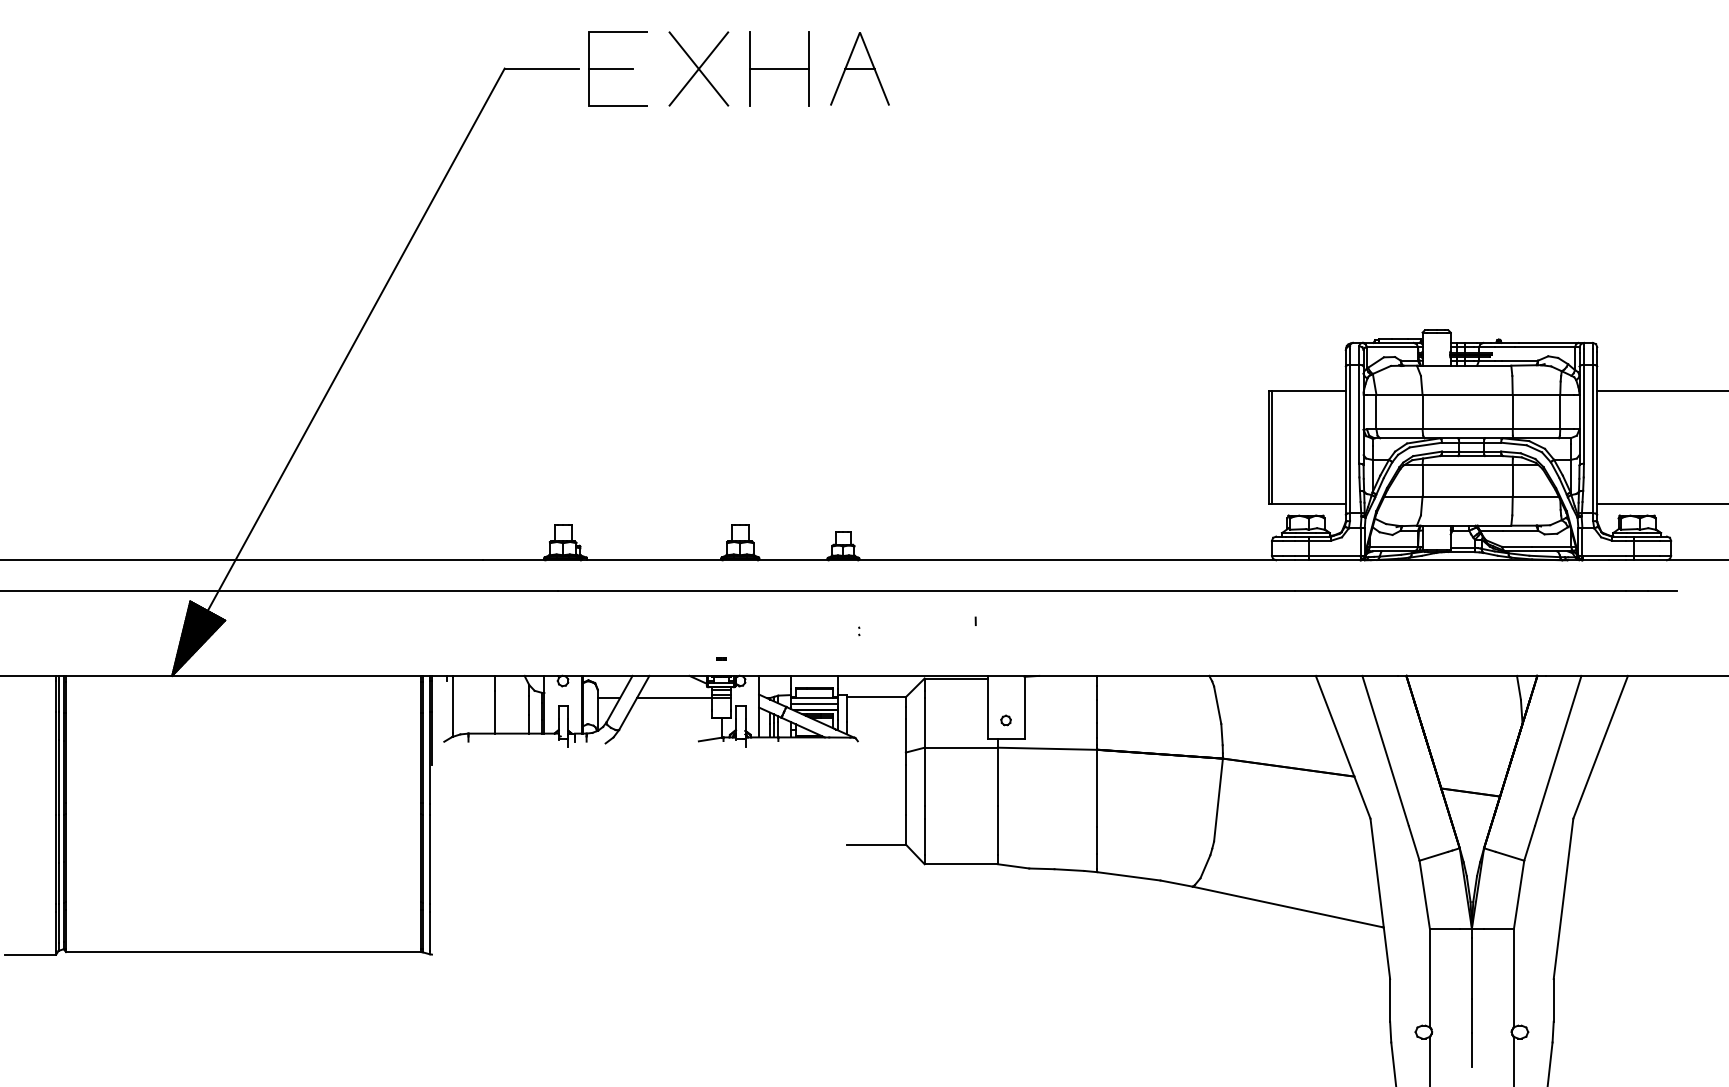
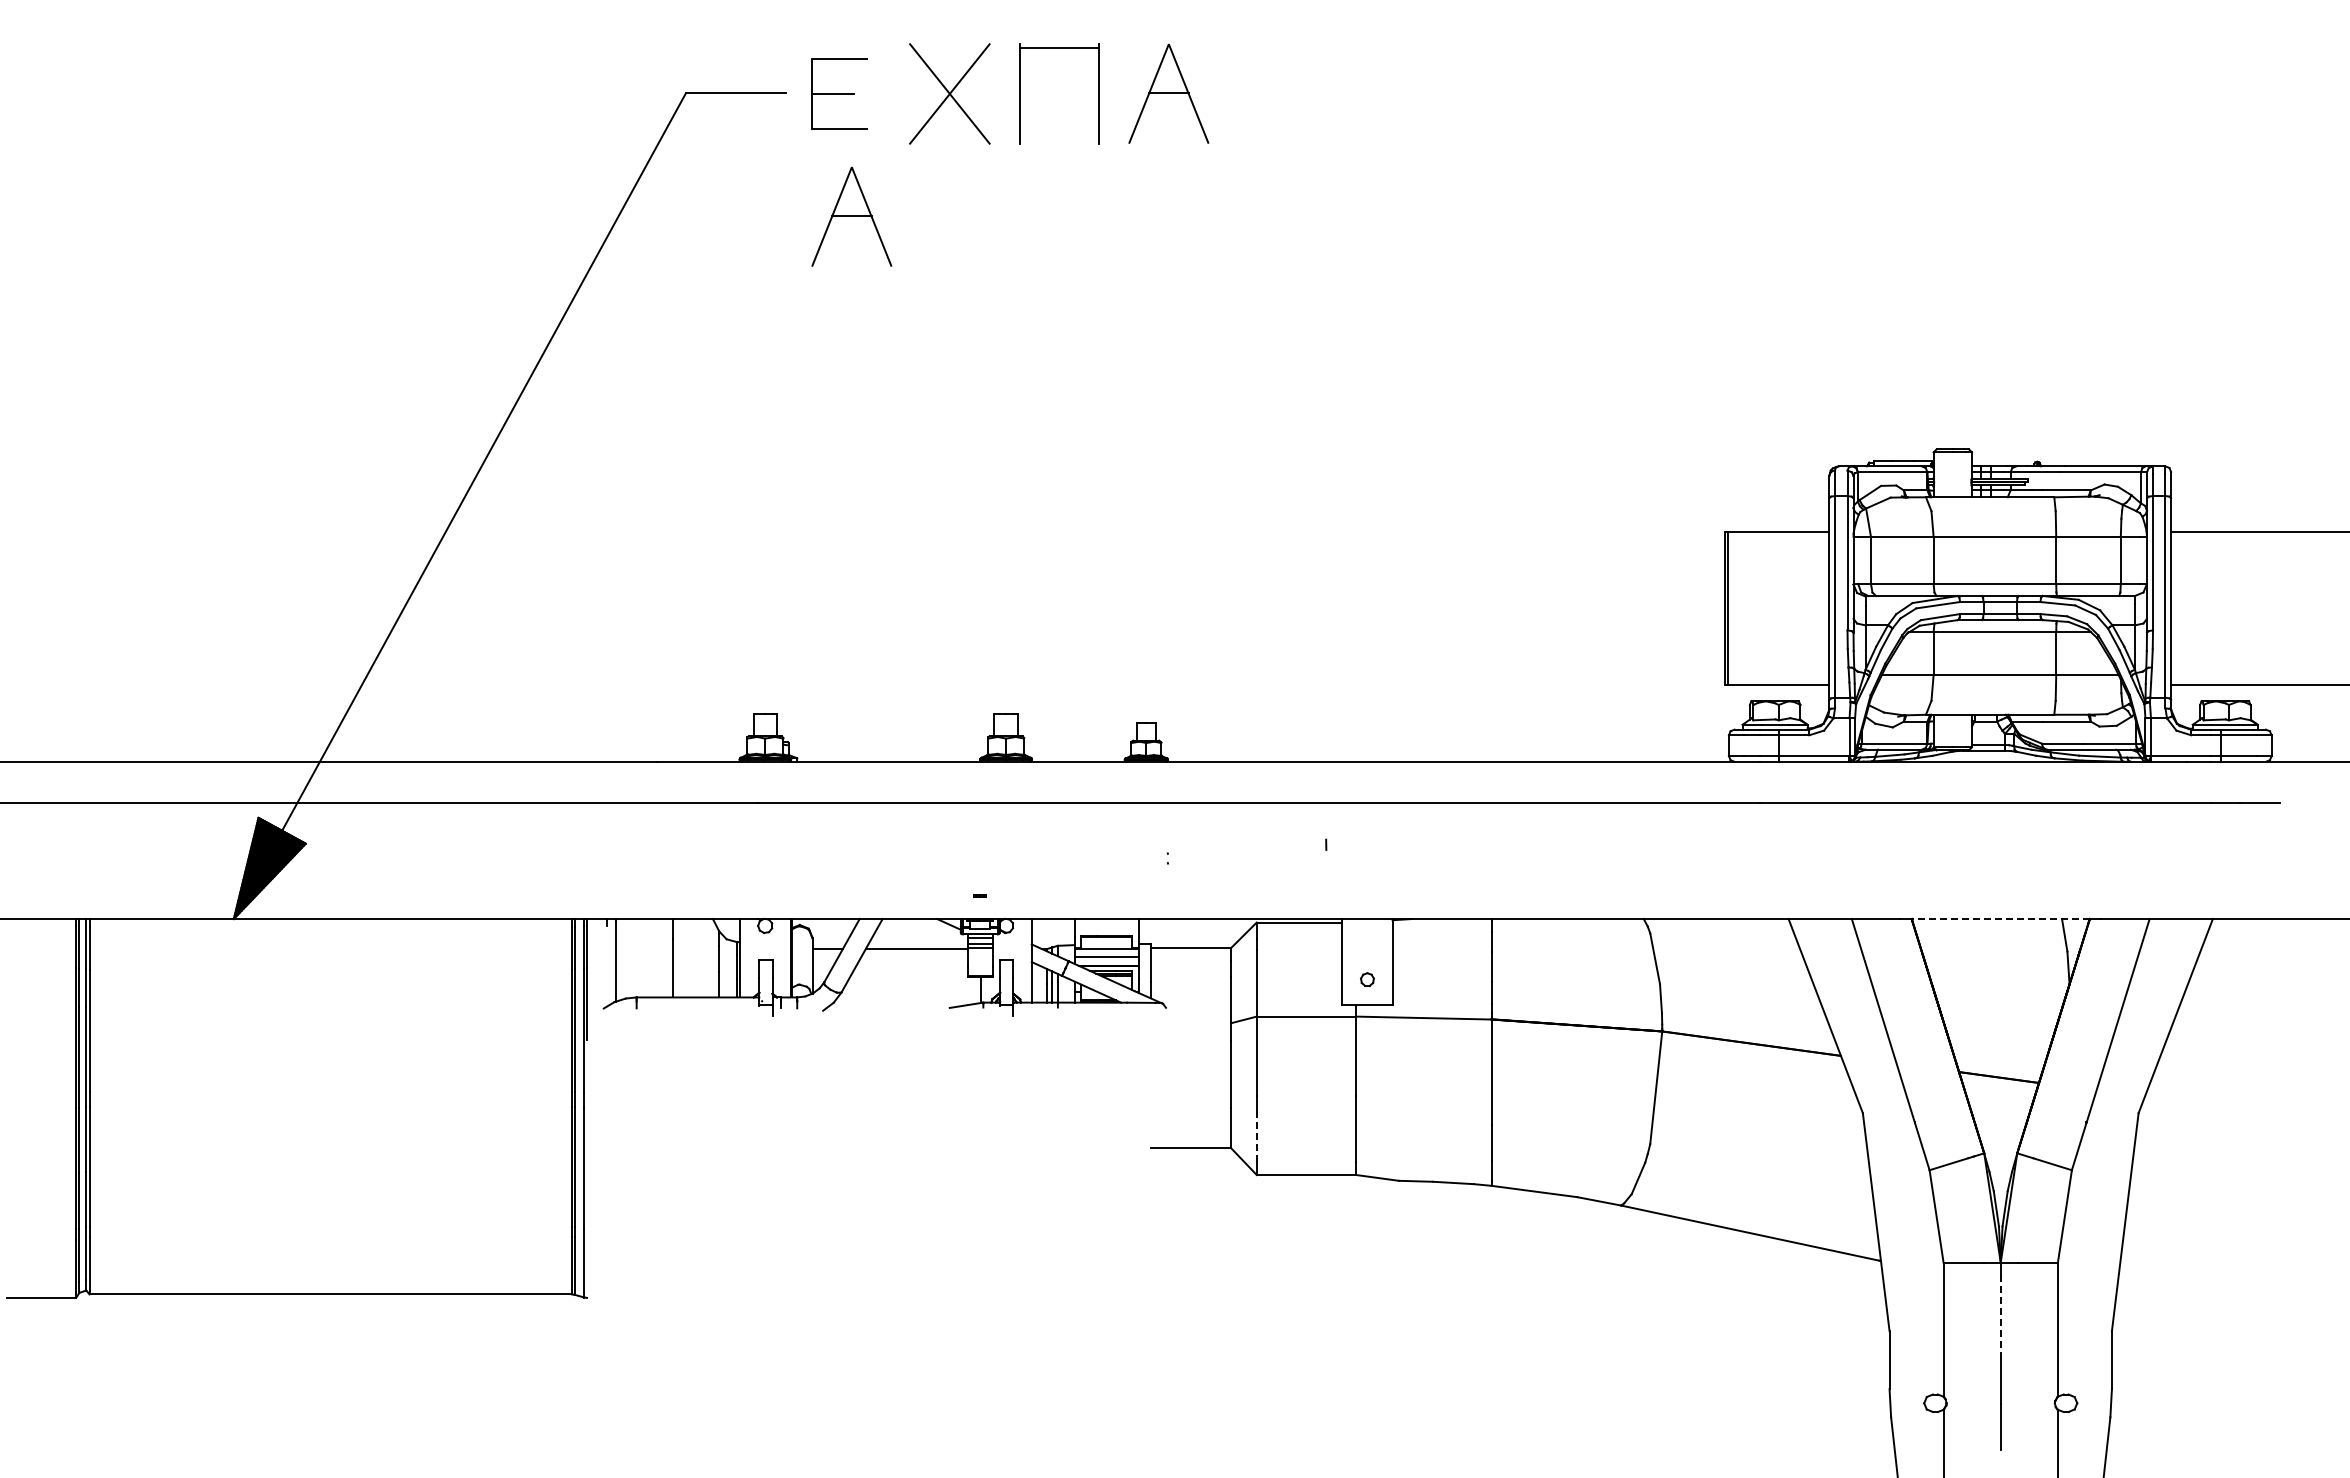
part: (617, 68) -> (839, 93), size x0.7
line: (779, 68) -> (1059, 48), moved
part: (626, 159) -> (851, 216), added
line: (1471, 676) -> (2000, 919), solid -> dashed
line: (924, 836) -> (1256, 1137), solid -> dashed
line: (1471, 968) -> (2000, 1316), solid -> dashed

